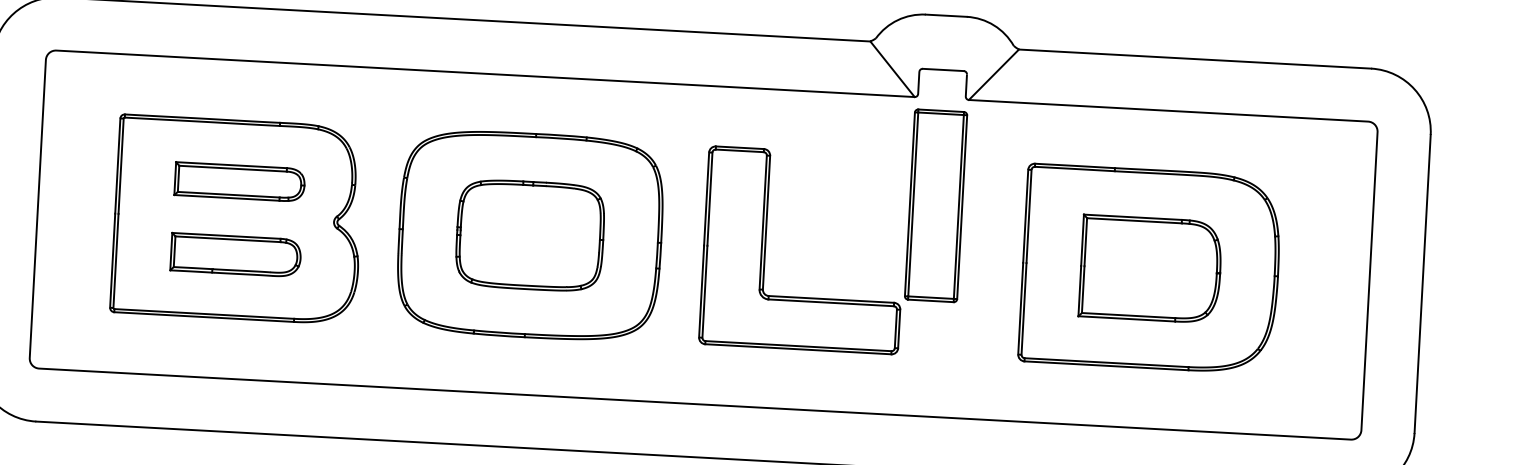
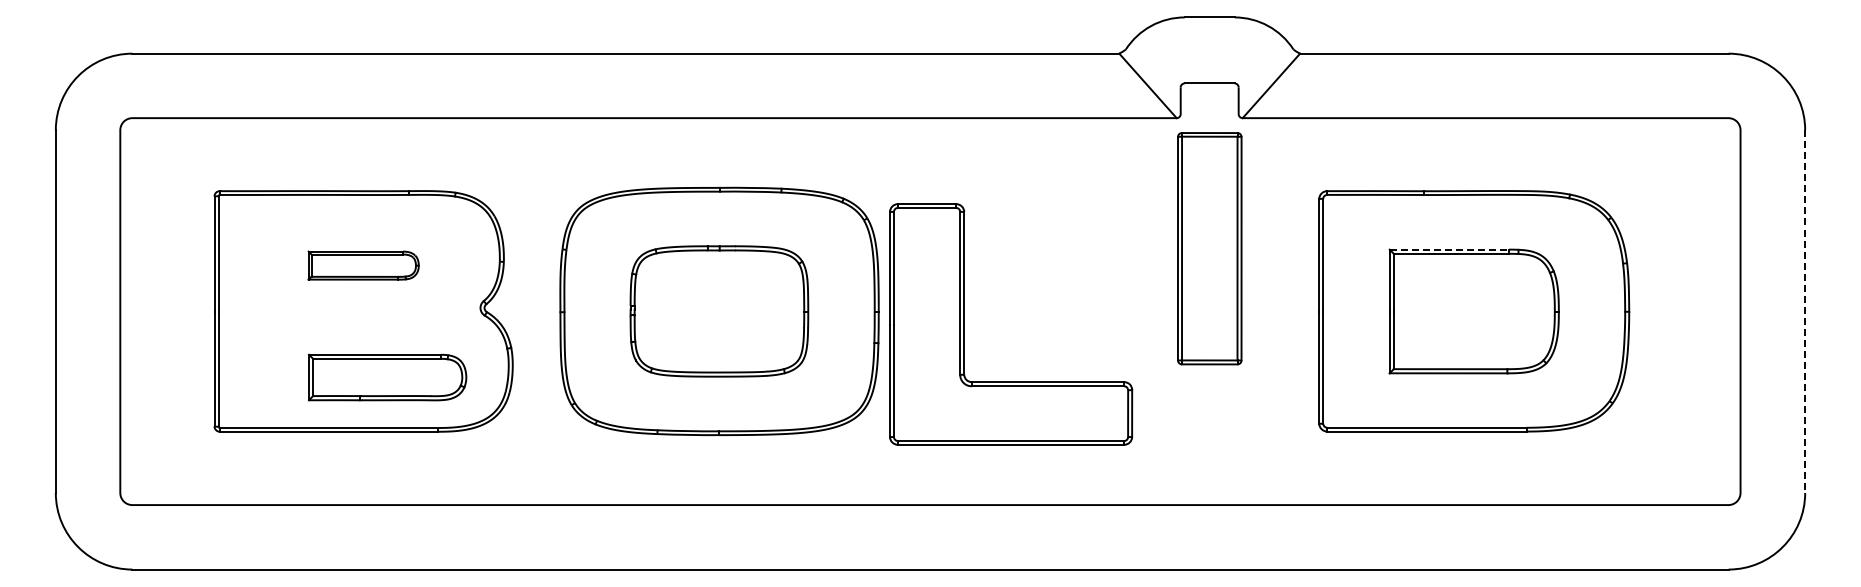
part: (239, 181) -> (363, 265), size x0.7
line: (1133, 217) -> (1449, 249), solid -> dashed
part: (765, 248) -> (964, 324), moved
part: (235, 255) -> (387, 377), moved
line: (1422, 284) -> (1805, 312), solid -> dashed

